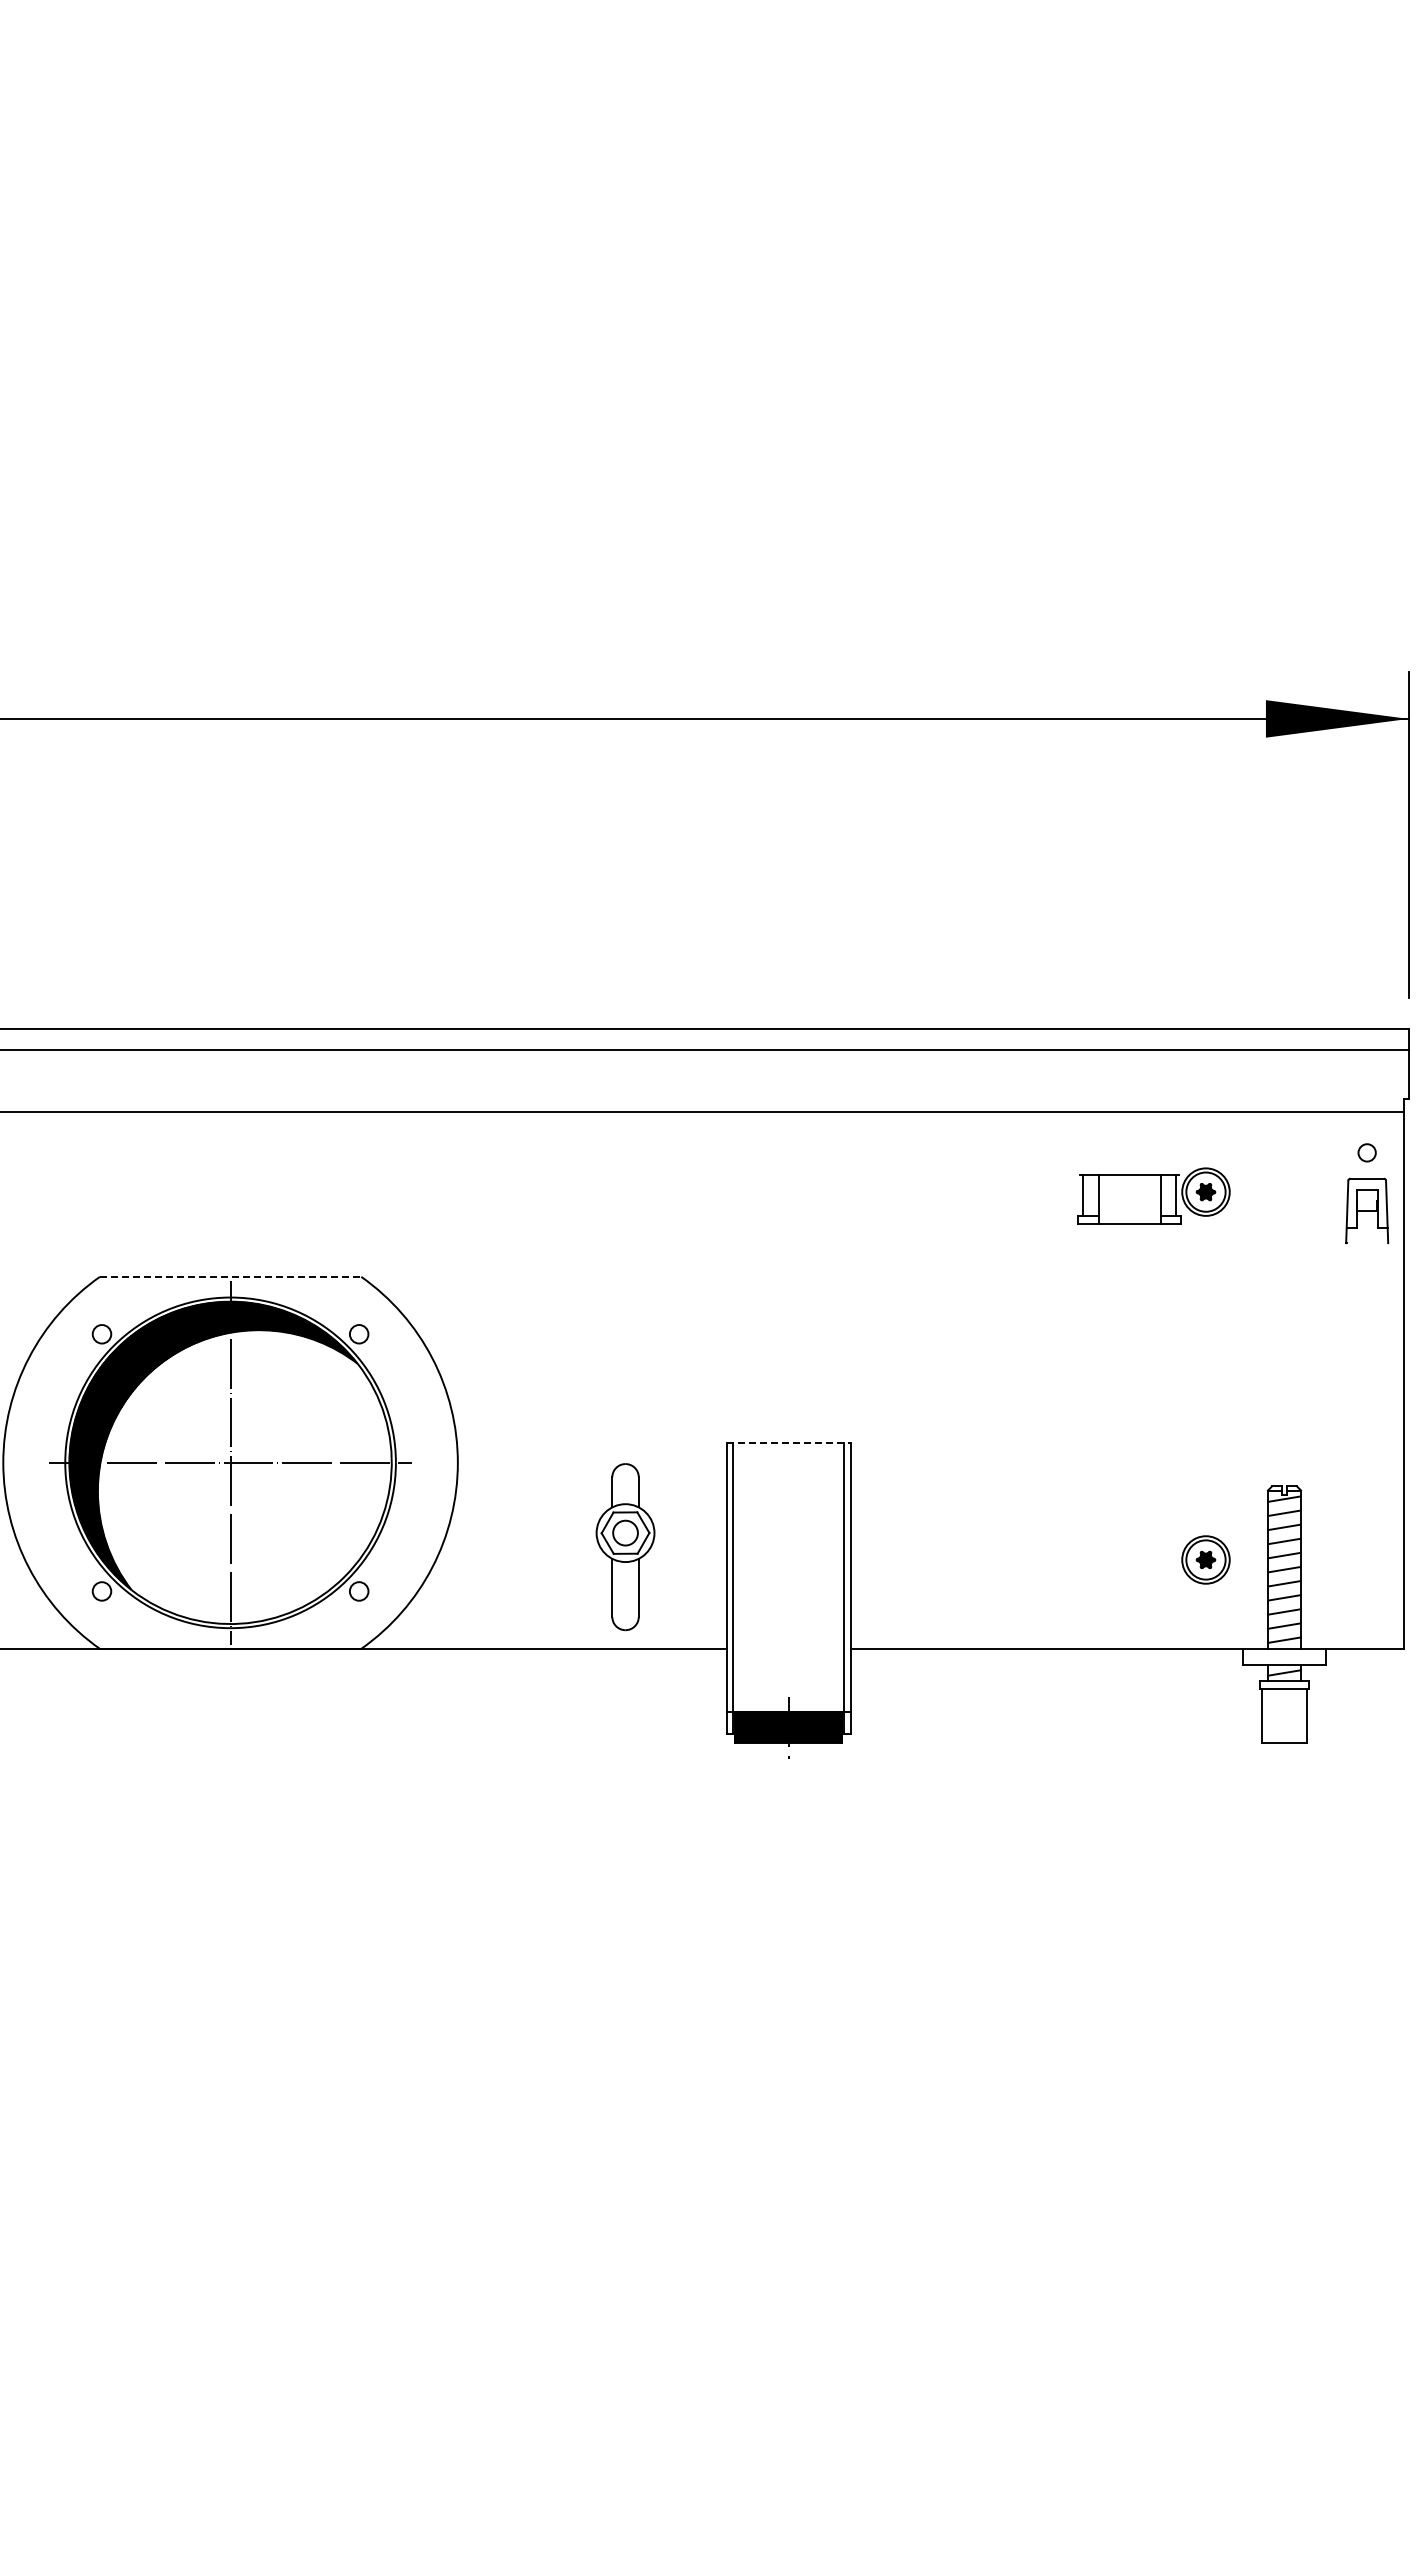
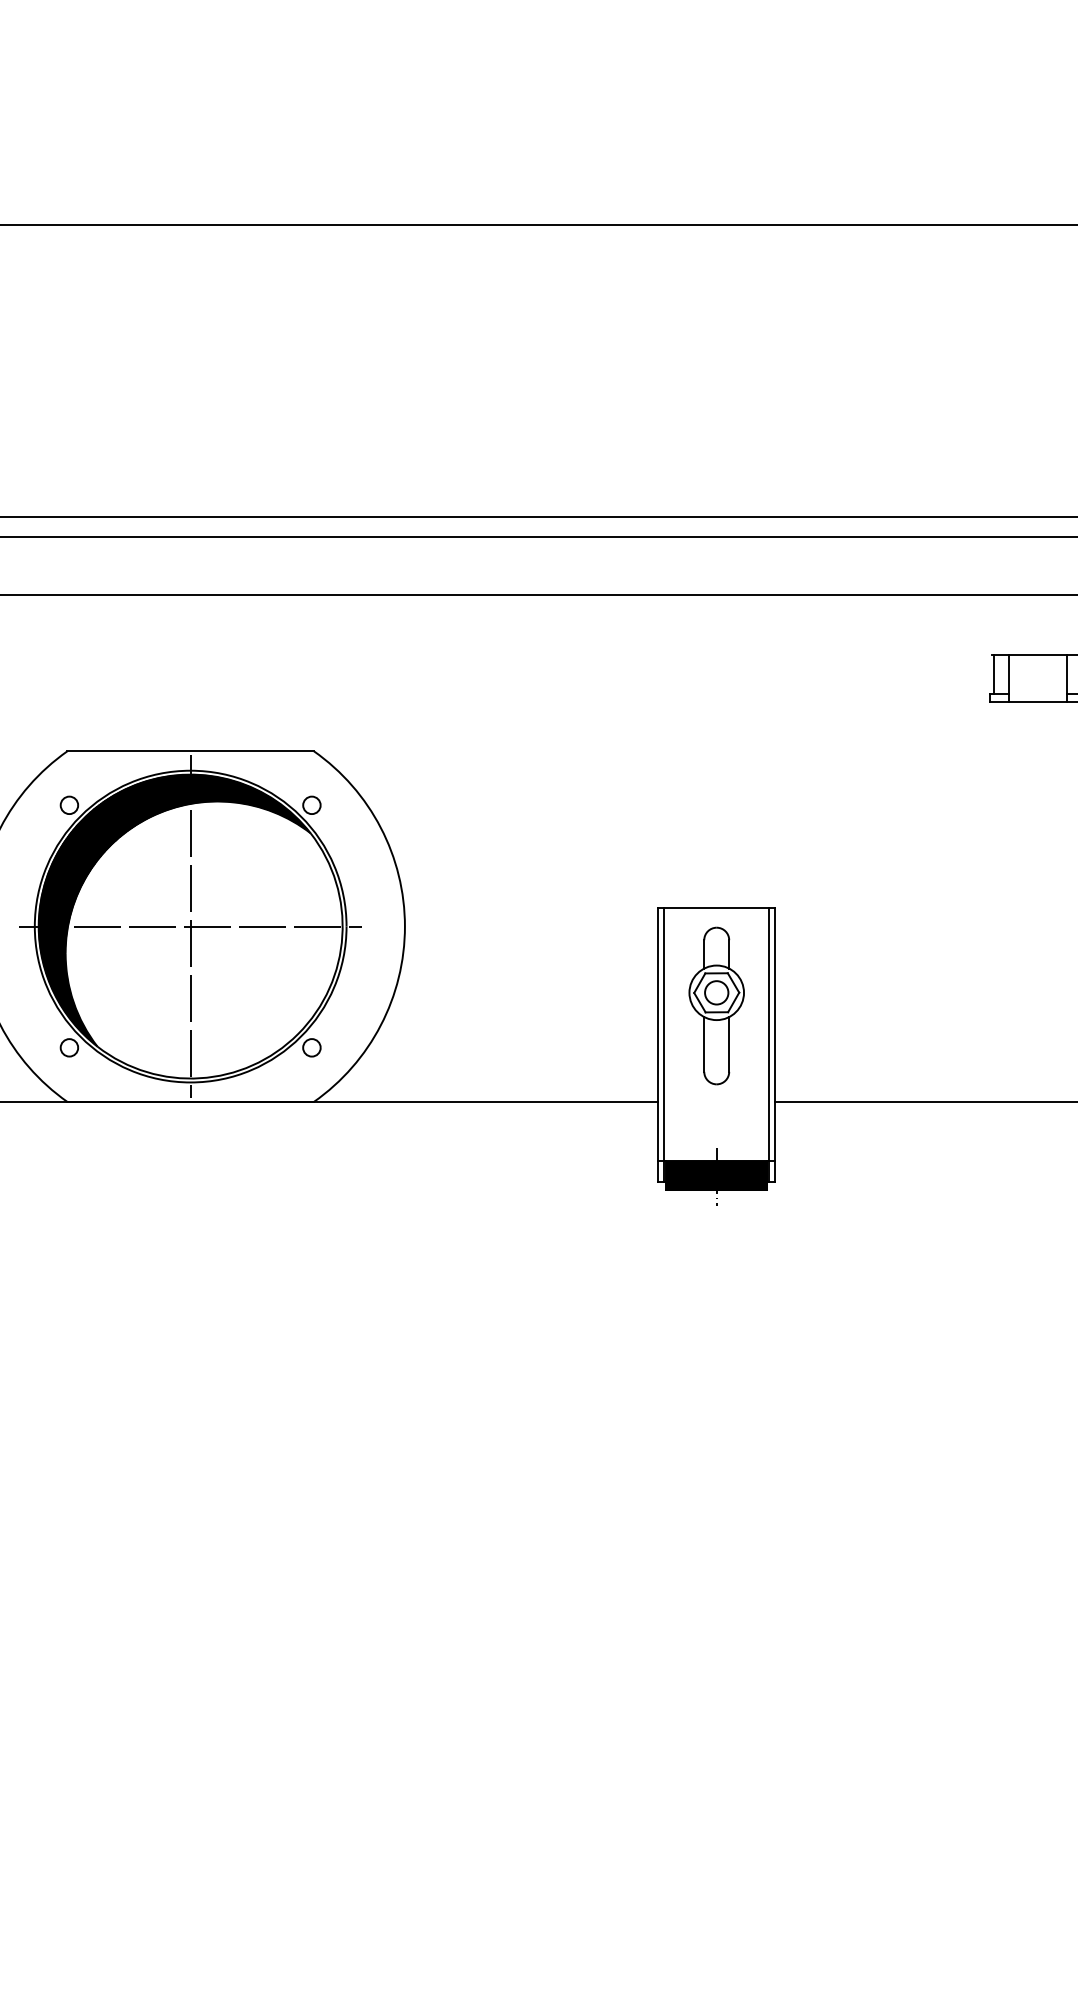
line: (230, 1276) -> (190, 750), dashed -> solid
line: (788, 1443) -> (716, 908), dashed -> solid
part: (625, 1547) -> (716, 1006), moved

